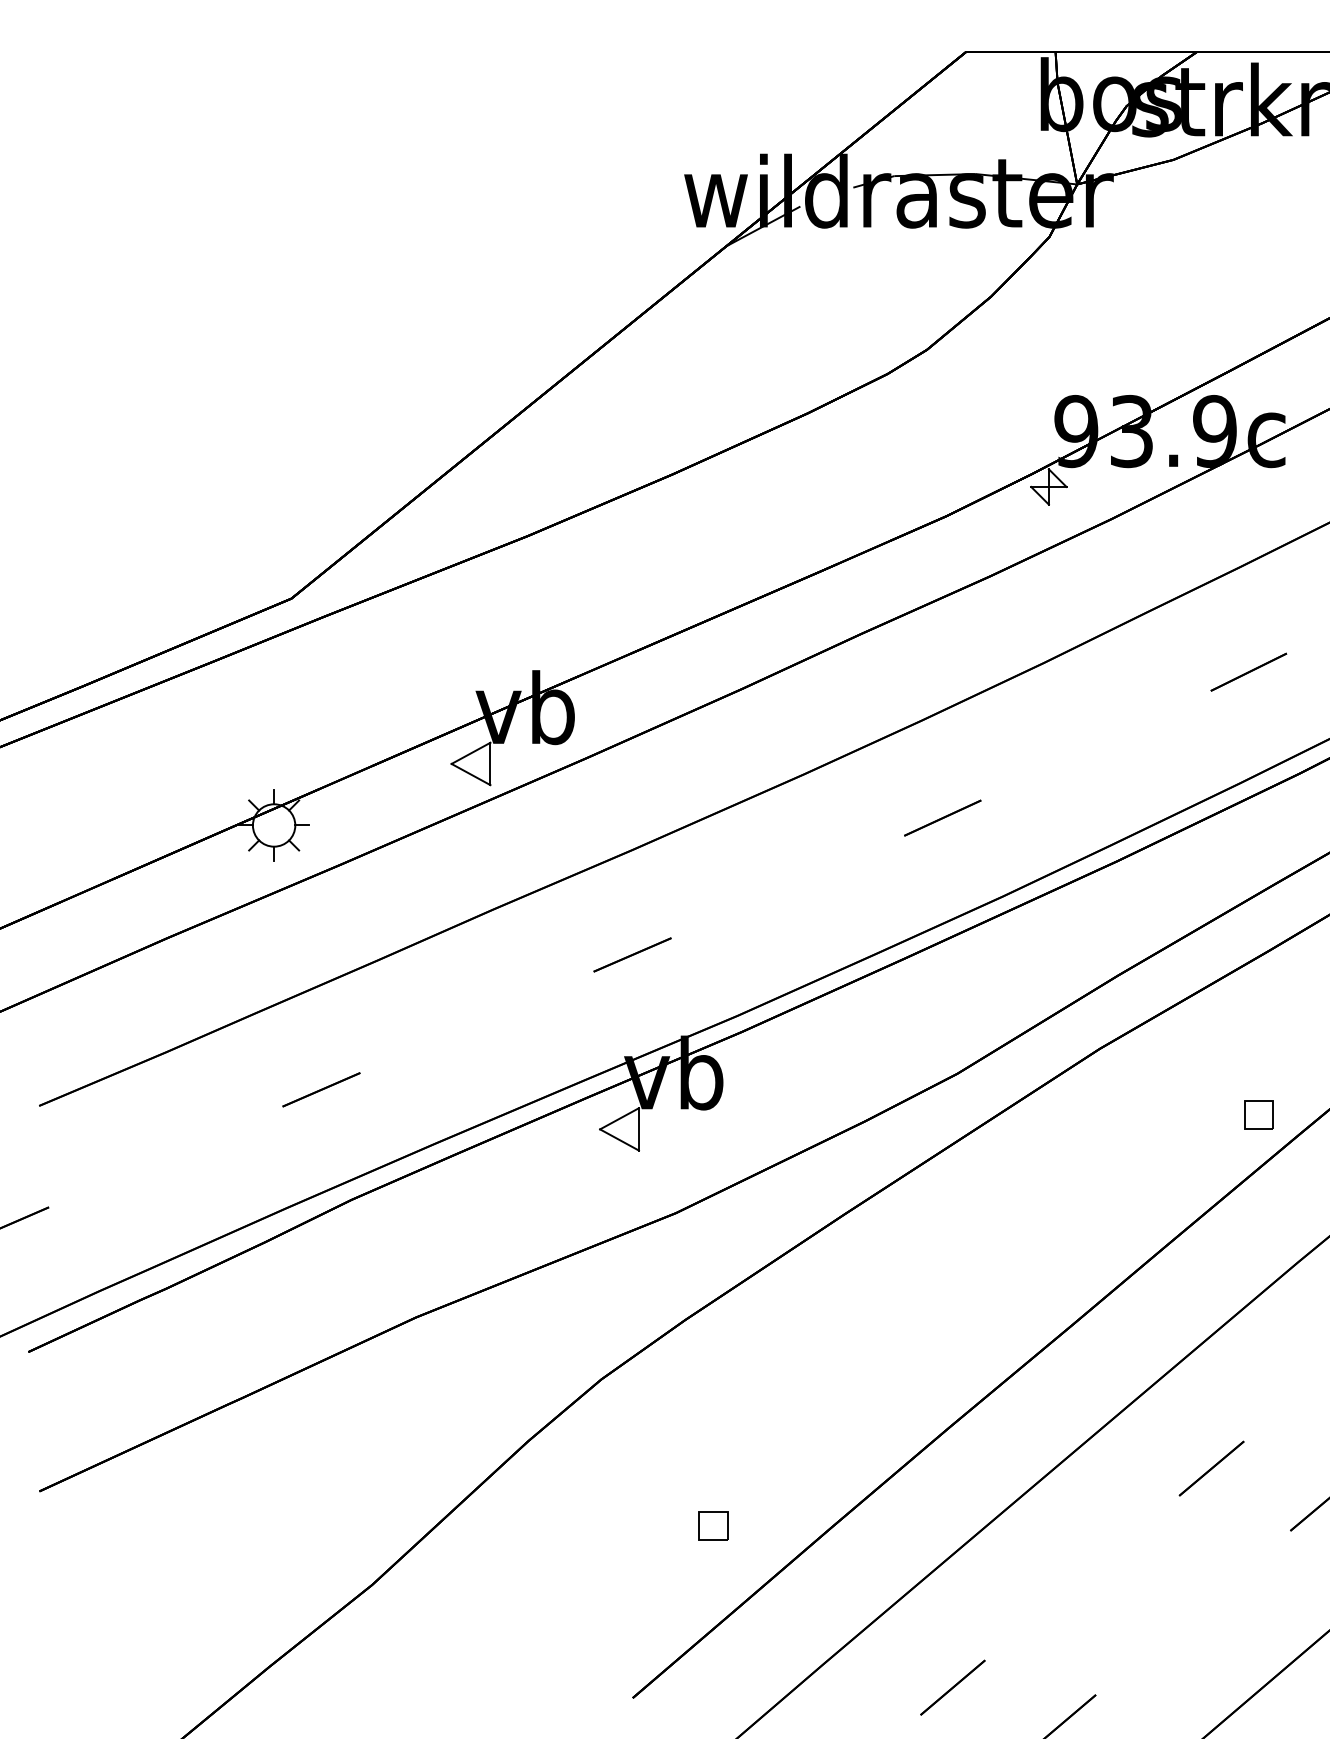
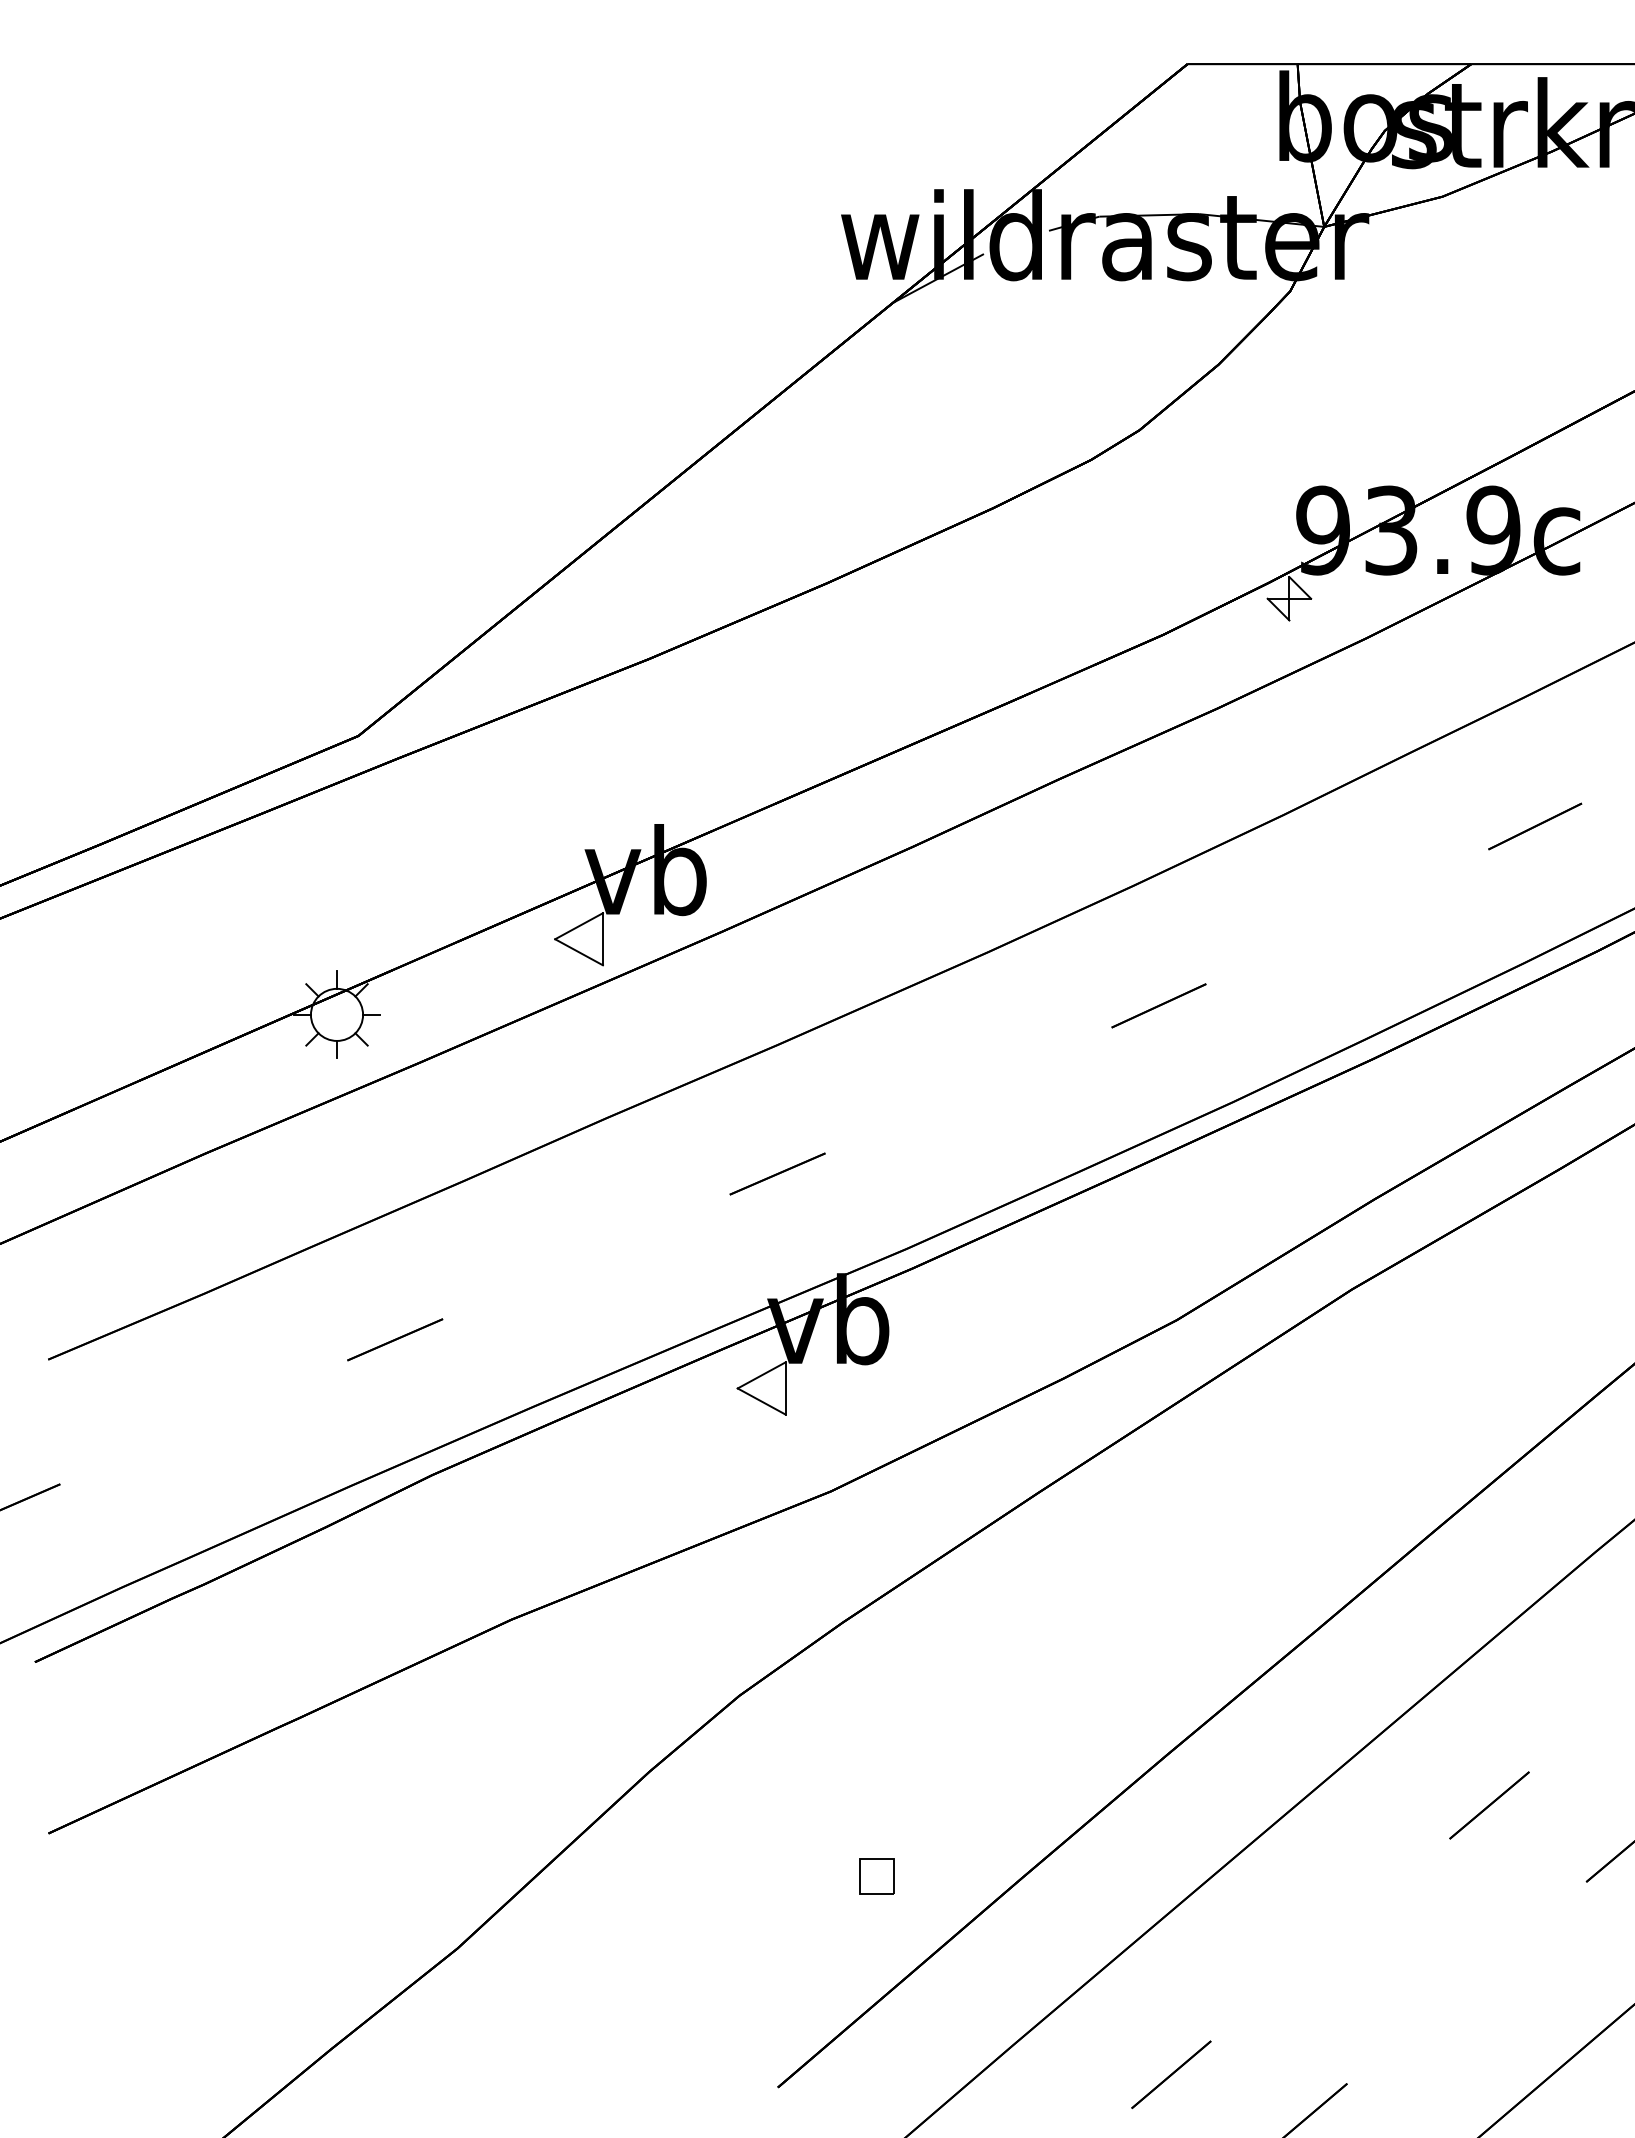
part: (1258, 1114) -> (1547, 1370), removed

